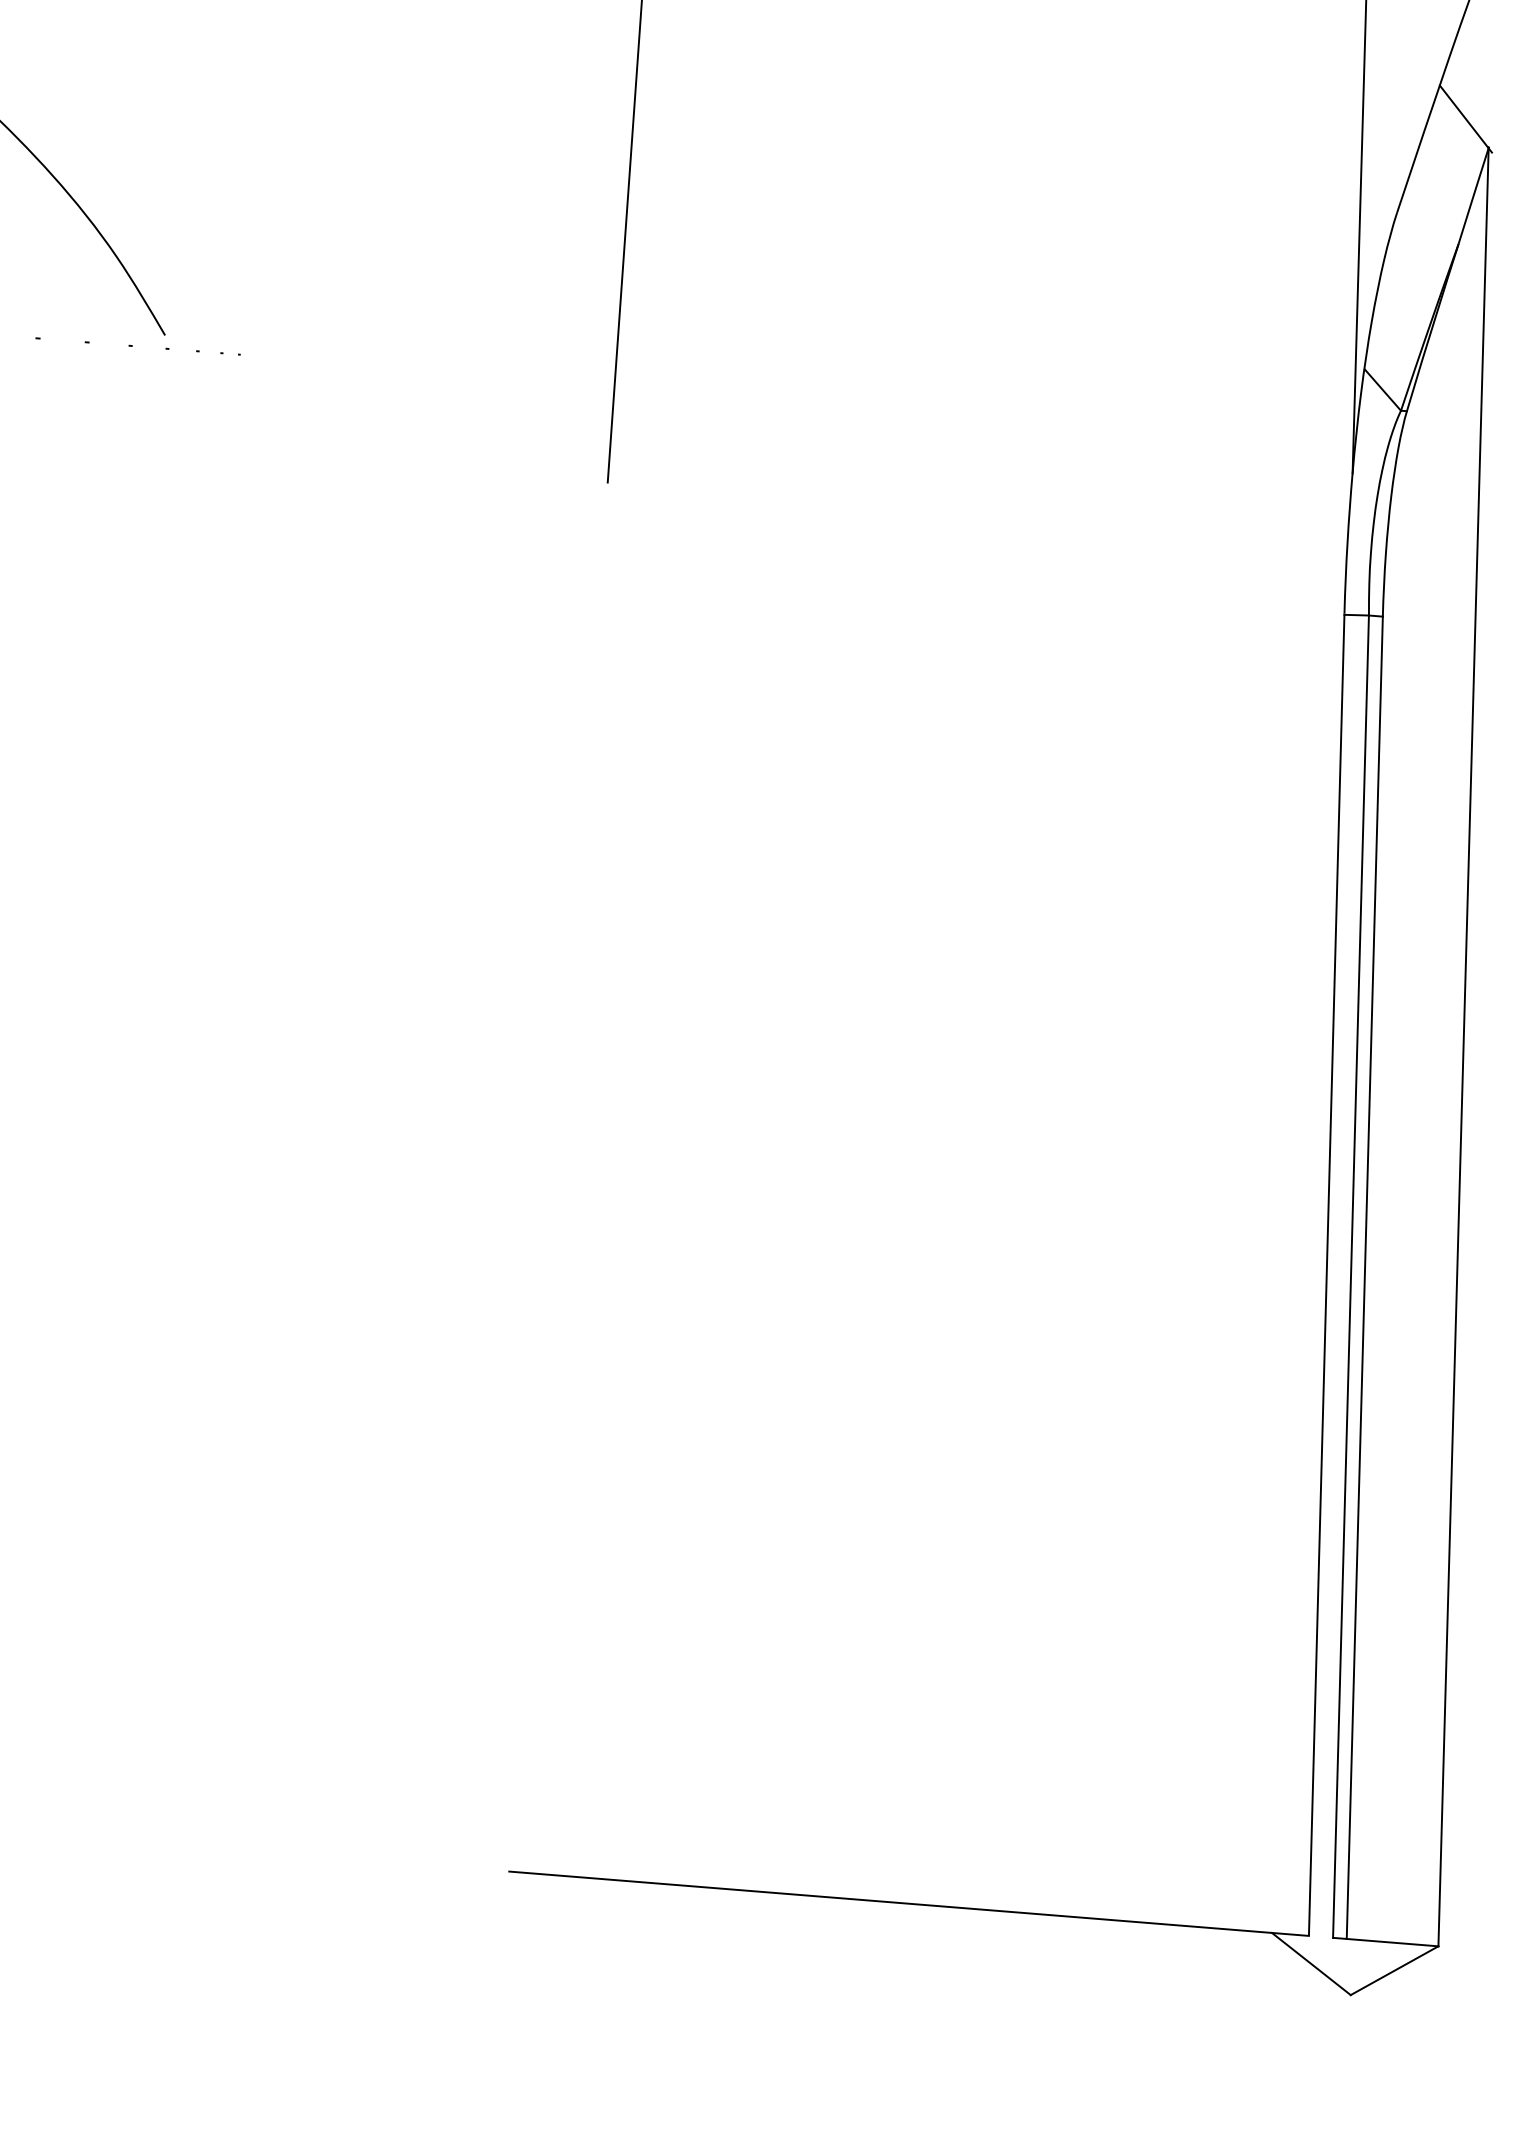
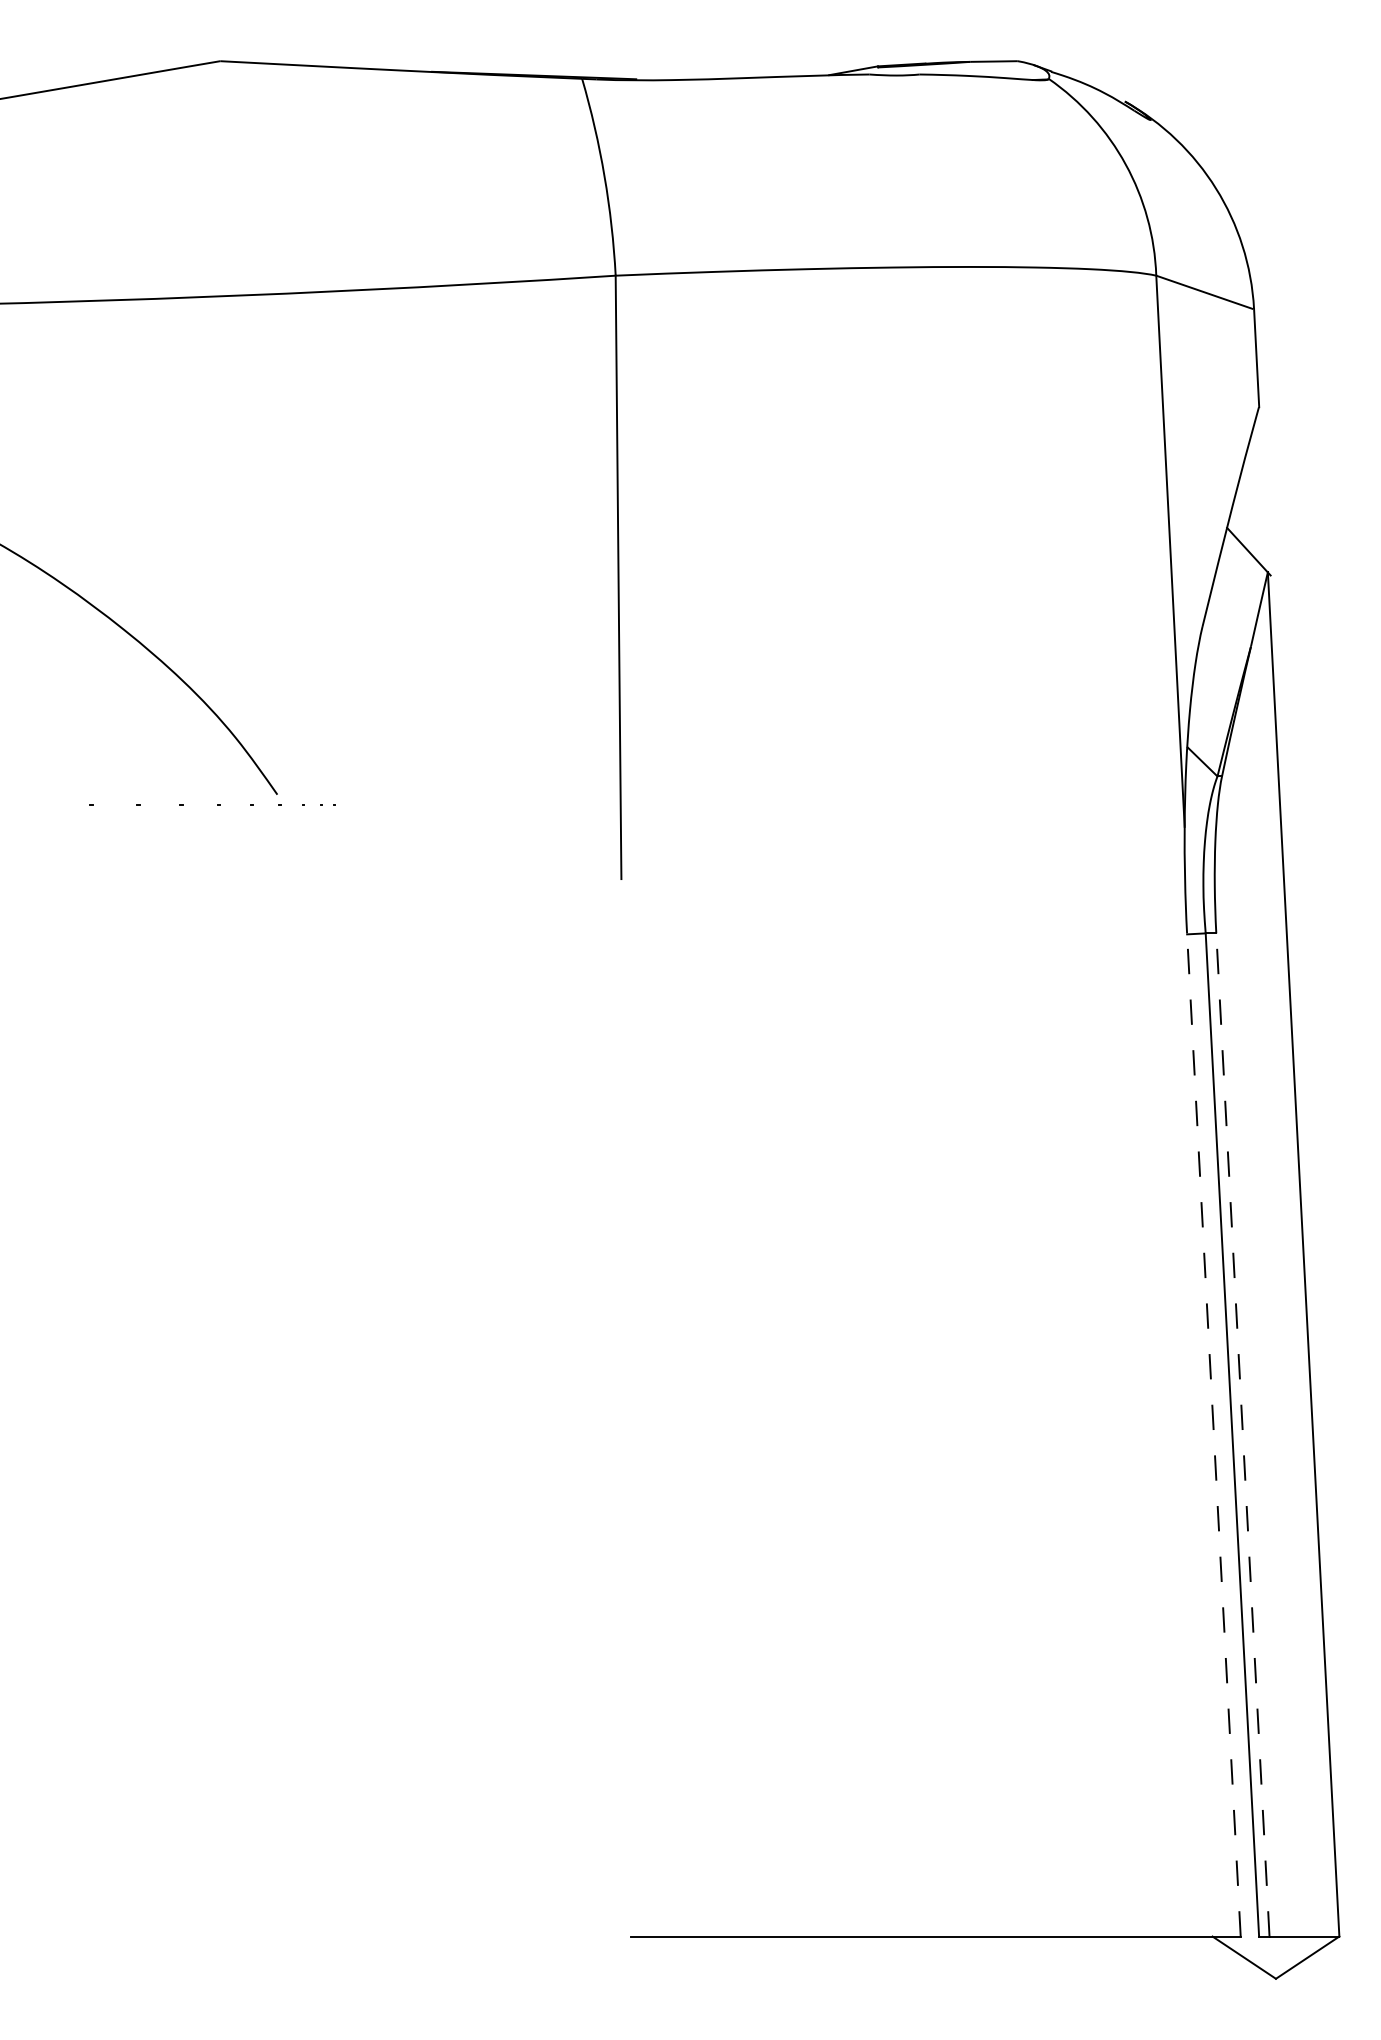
line: (1326, 1272) -> (1213, 1433), solid -> dashed
line: (1364, 1277) -> (1242, 1434), solid -> dashed

